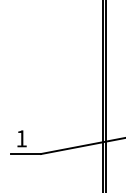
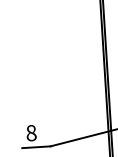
text: (21, 138) -> (31, 132), 1 -> 8

